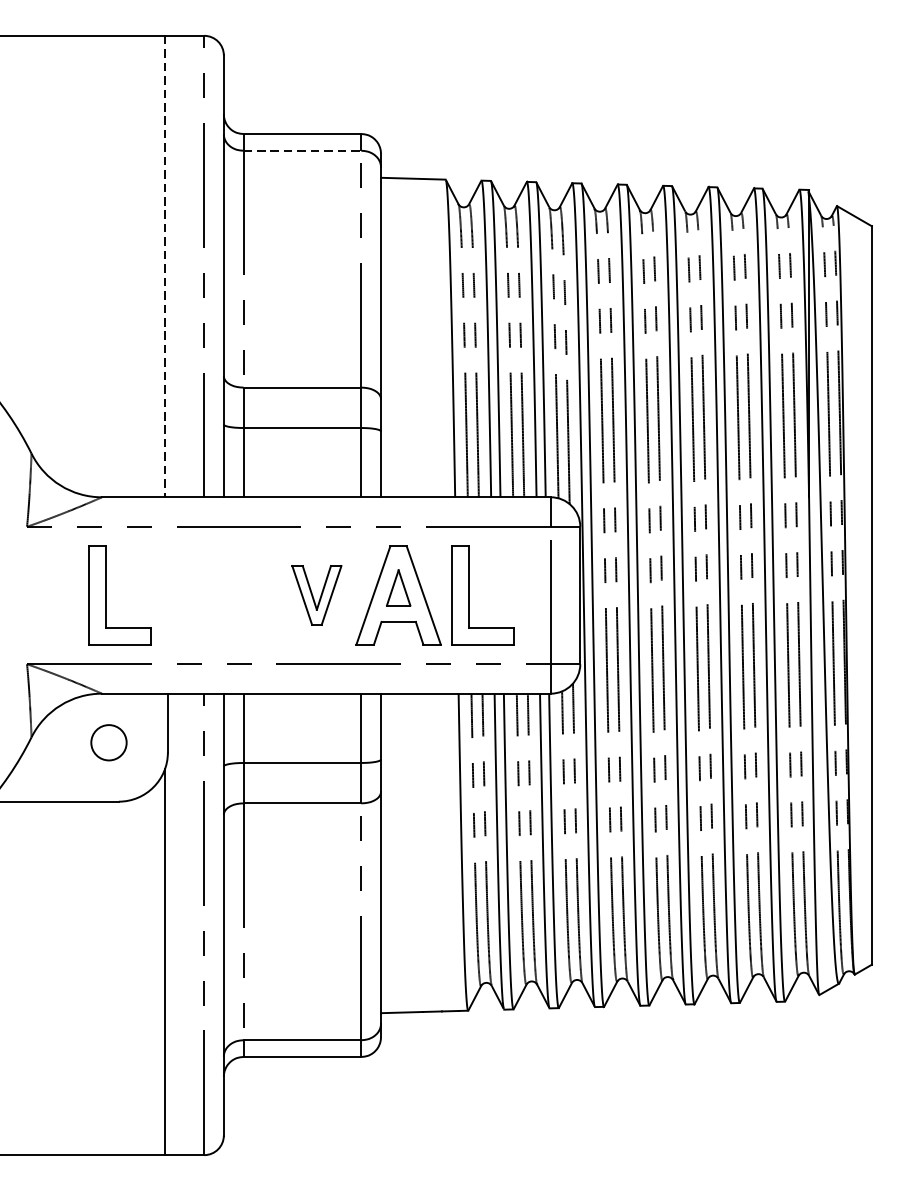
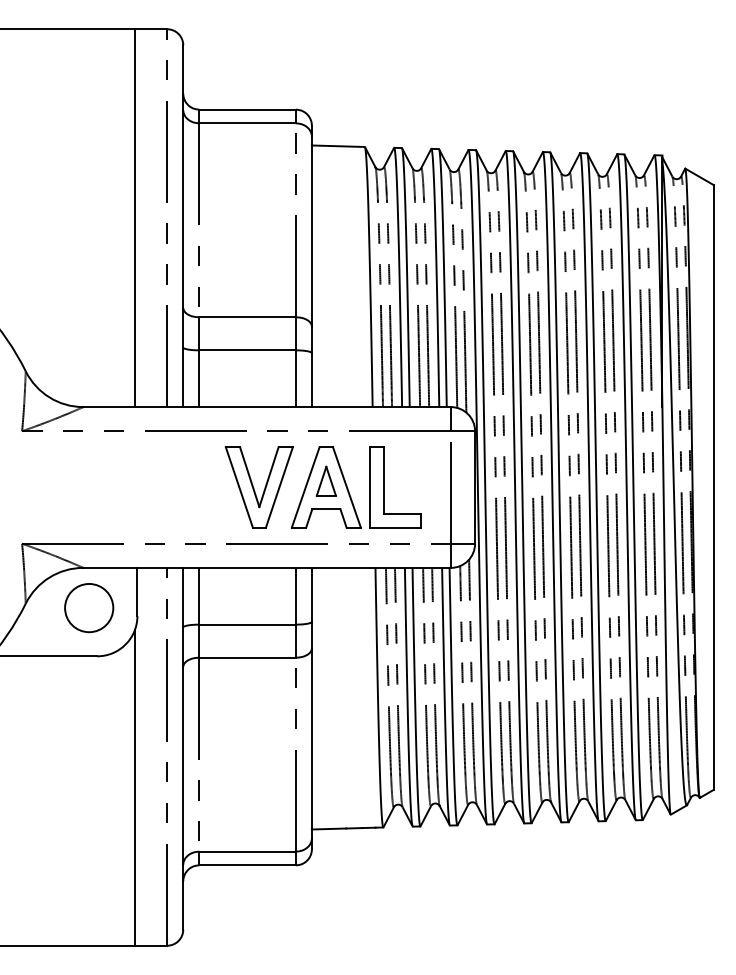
line: (303, 150) -> (248, 123), dashed -> solid
line: (165, 266) -> (135, 218), dashed -> solid
part: (106, 595) -> (87, 487), removed
part: (316, 595) -> (259, 487), size x1.67
circle: (109, 742) -> (89, 607), size x1.67

